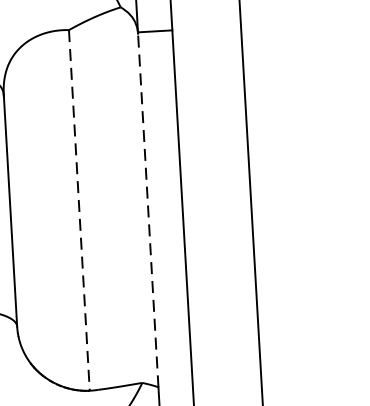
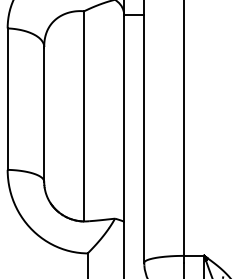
line: (79, 210) -> (84, 116), dashed -> solid
line: (148, 210) -> (124, 118), dashed -> solid

